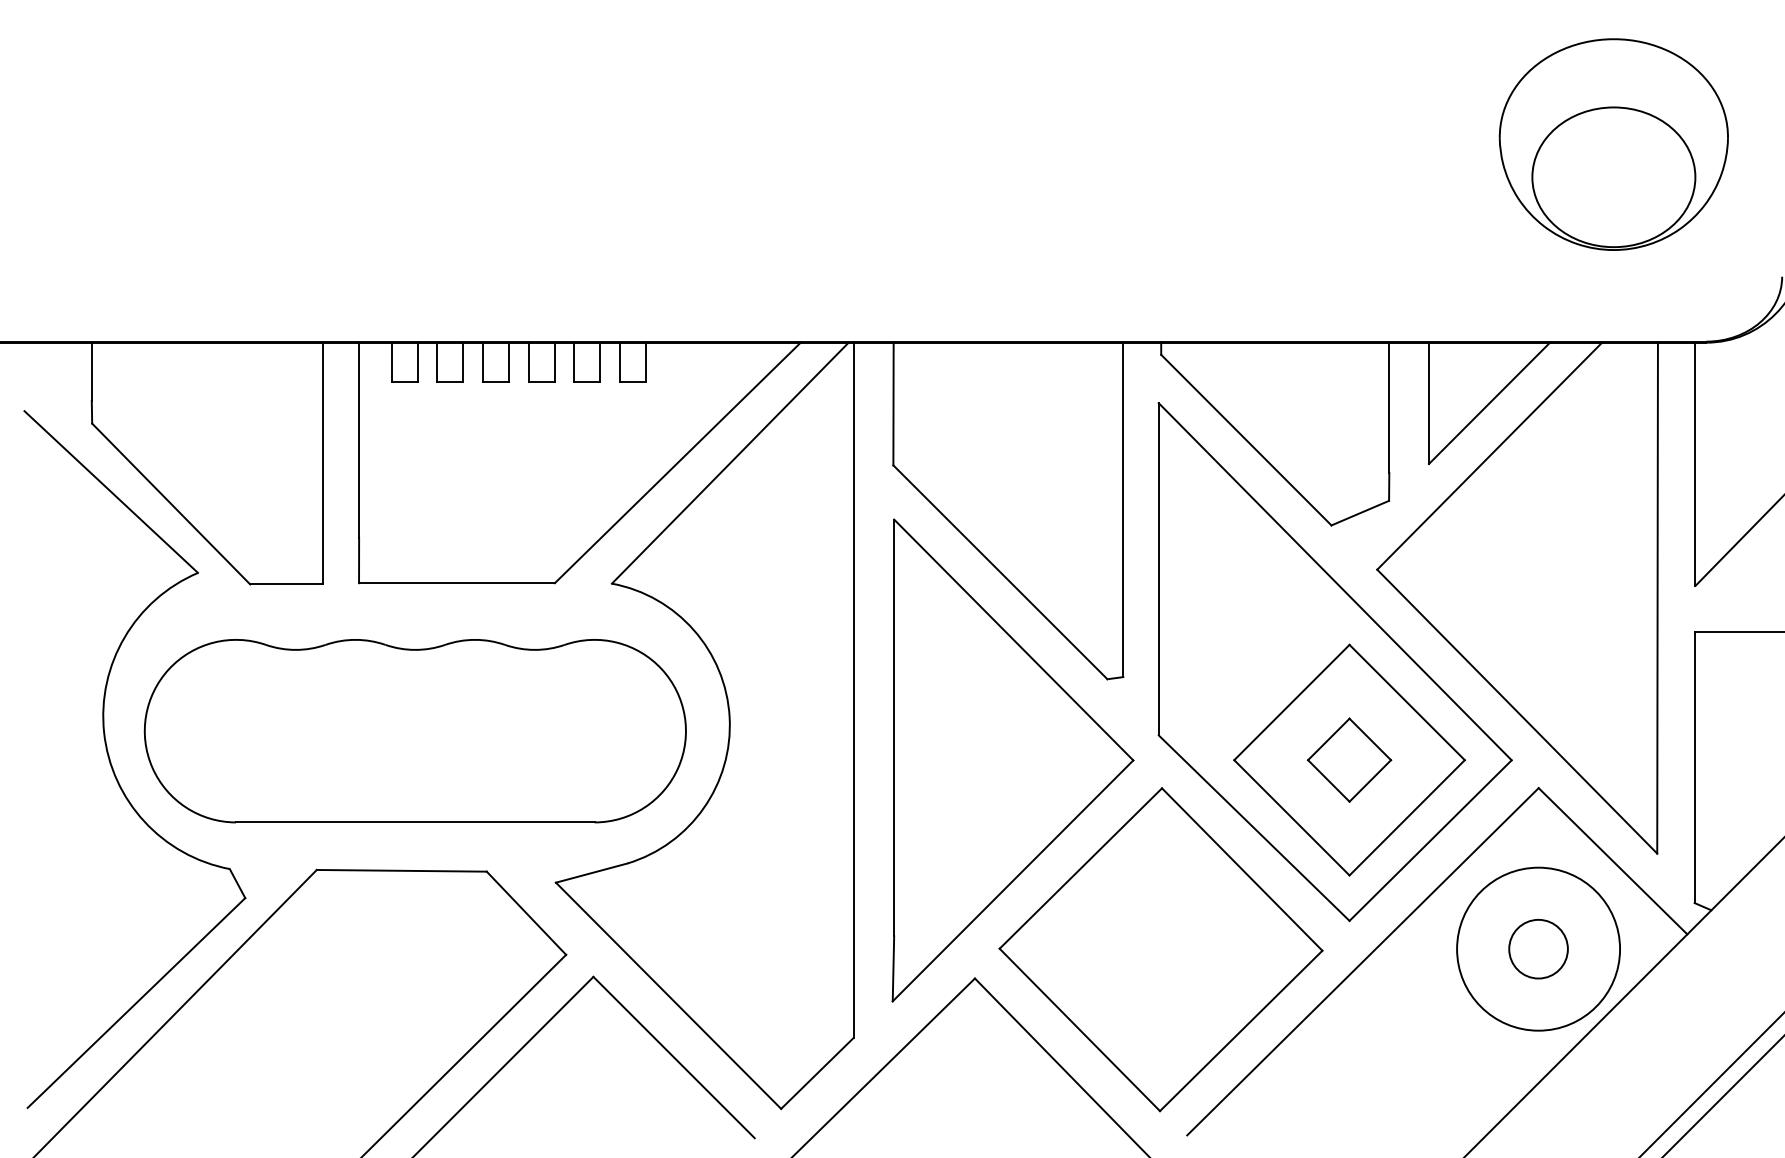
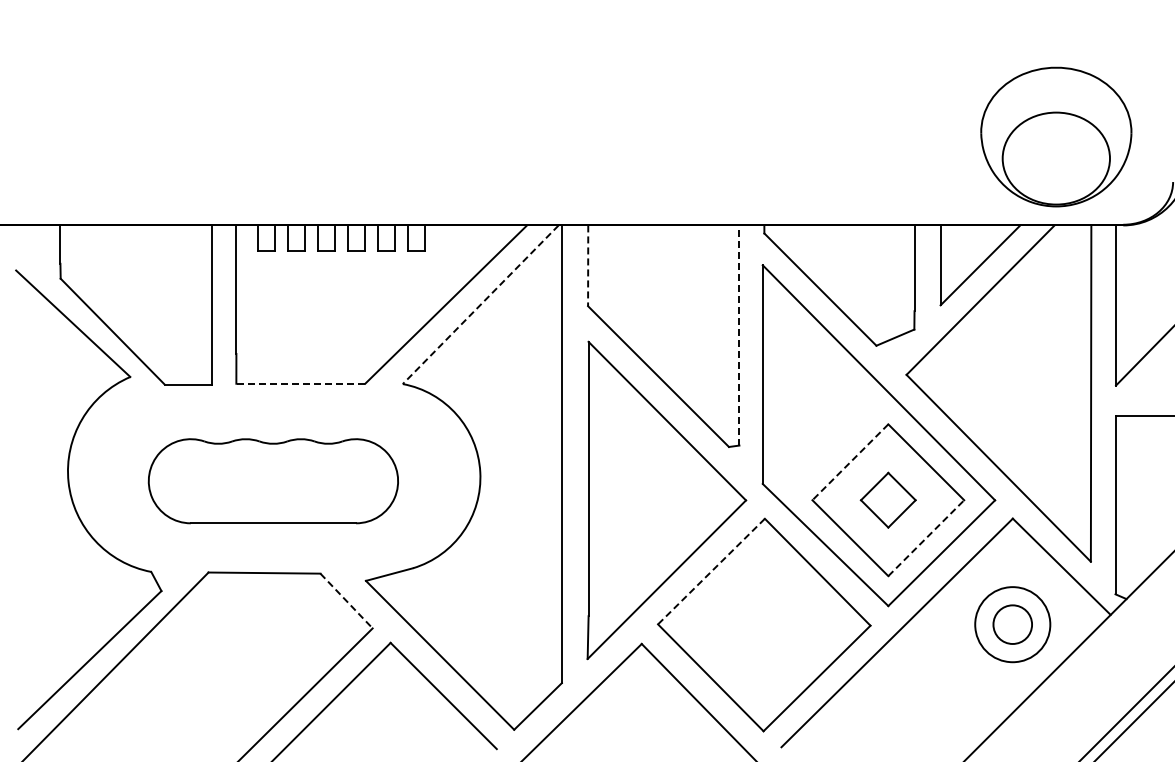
part: (1614, 143) -> (1056, 136), moved
line: (894, 405) -> (588, 266), solid -> dashed
line: (729, 464) -> (480, 305), solid -> dashed
line: (1123, 509) -> (739, 335), solid -> dashed
line: (456, 582) -> (300, 383), solid -> dashed
line: (1292, 702) -> (850, 462), solid -> dashed
part: (415, 731) -> (273, 481), size x0.7
line: (1407, 818) -> (926, 538), solid -> dashed
line: (1080, 868) -> (711, 571), solid -> dashed
line: (526, 913) -> (346, 601), solid -> dashed
circle: (1538, 948) -> (1012, 624), size x0.7

